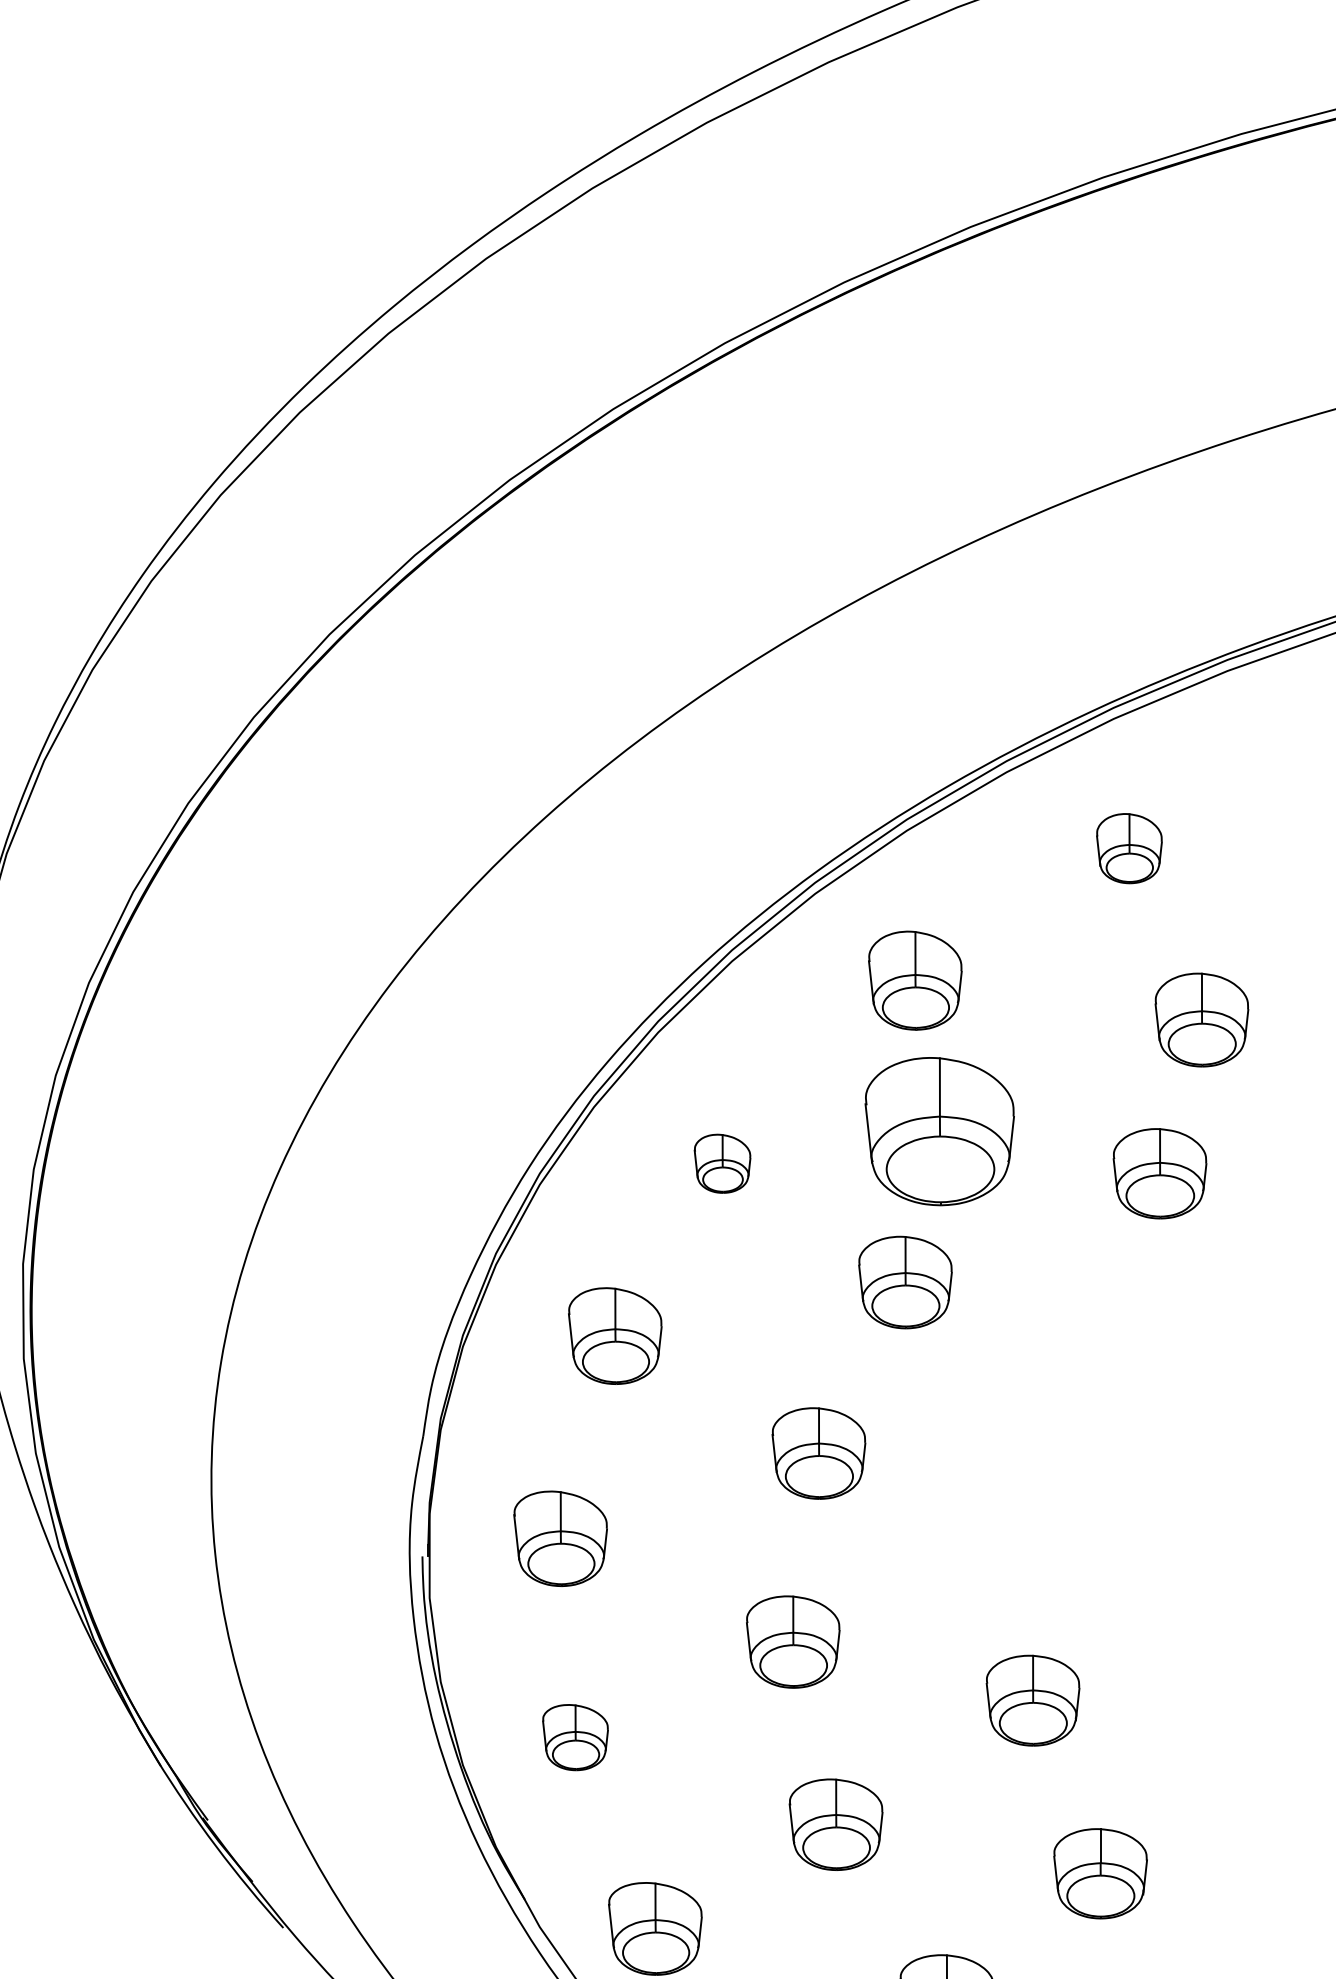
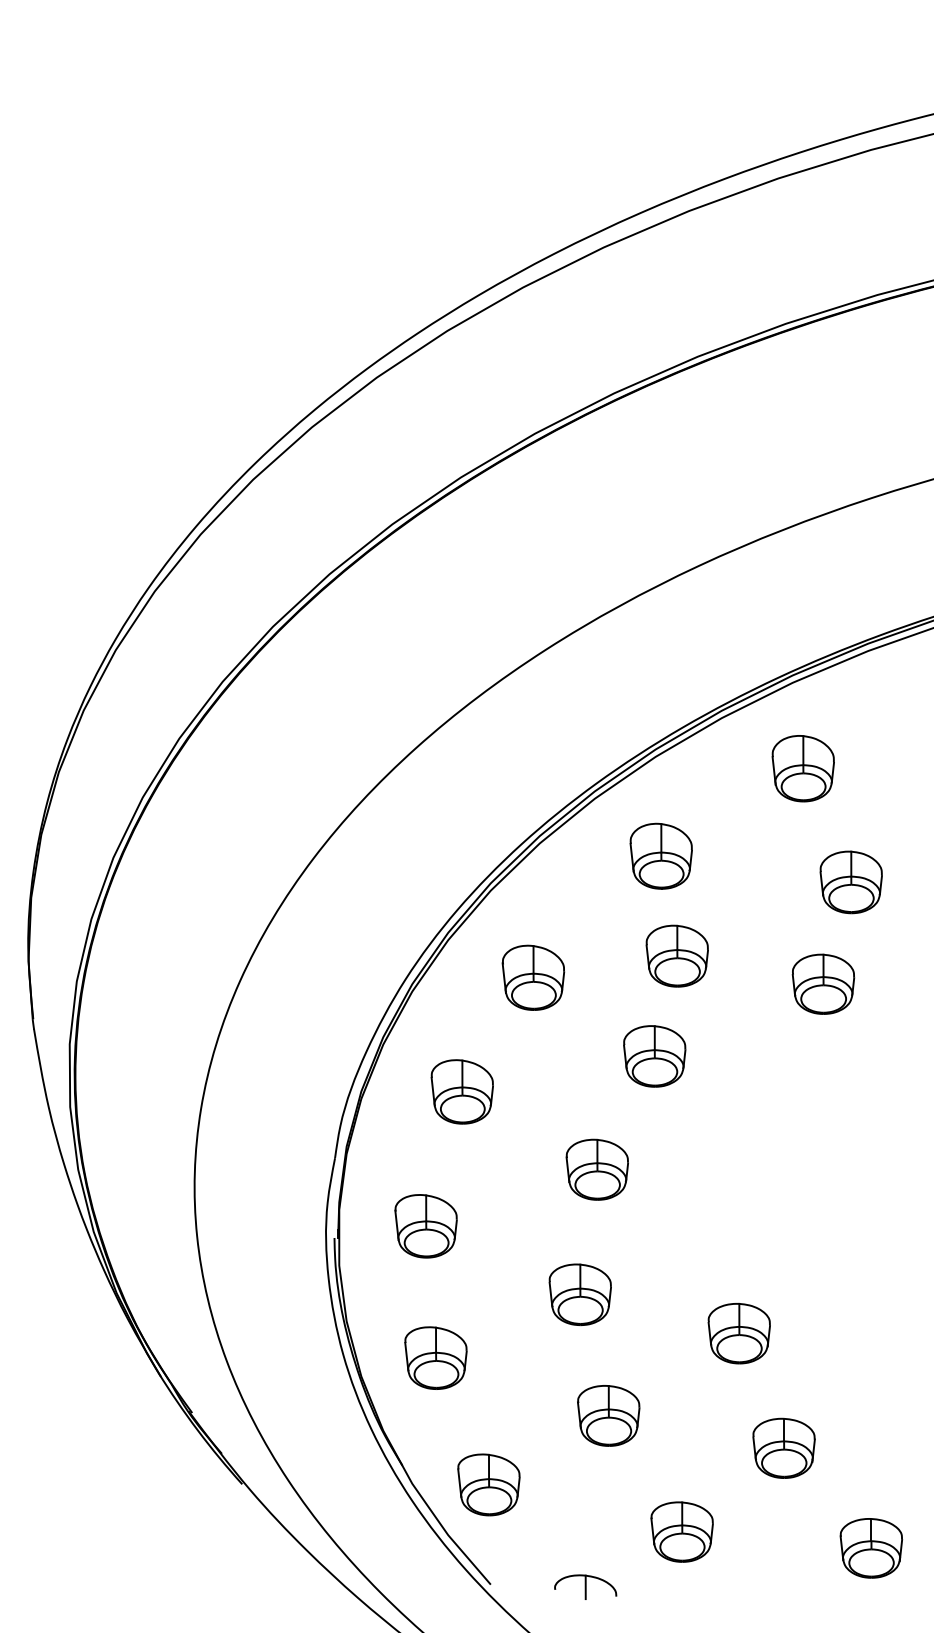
part: (1128, 848) -> (802, 768), size x1.43
part: (938, 1130) -> (676, 955), size x0.62
part: (722, 1163) -> (533, 977), size x1.67
part: (574, 1736) -> (435, 1357), size x1.43

